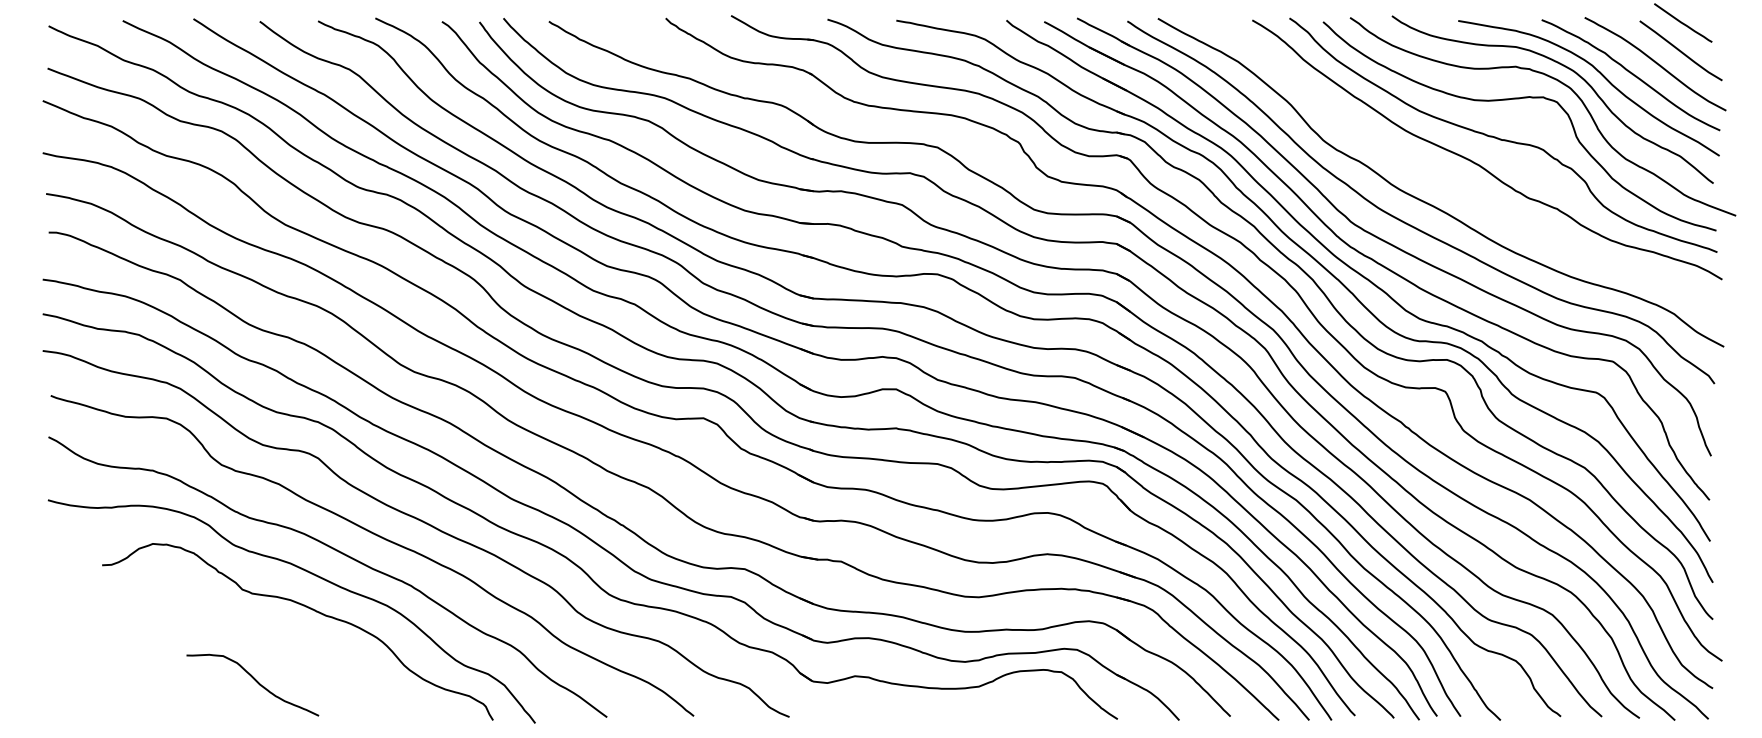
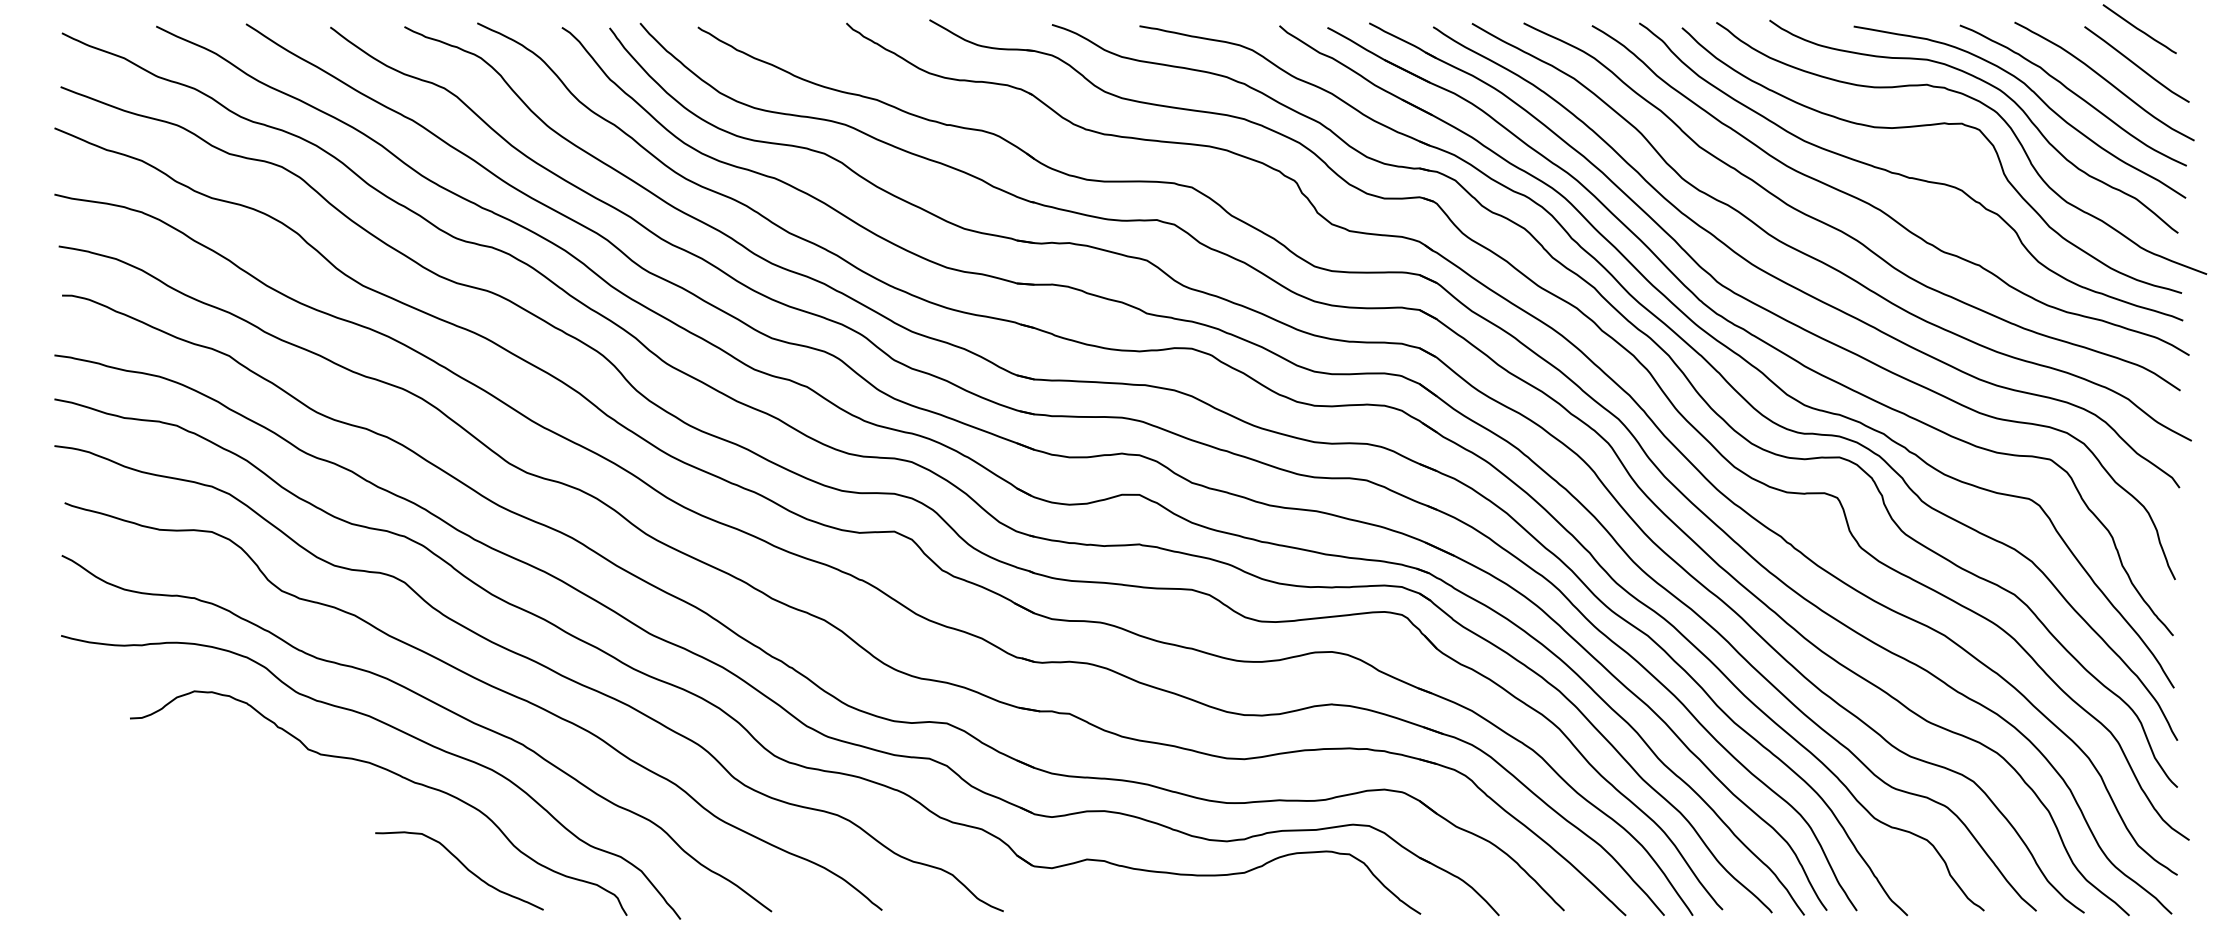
curve: (1447, 180) -> (1839, 229), added
curve: (255, 681) -> (463, 866), moved

